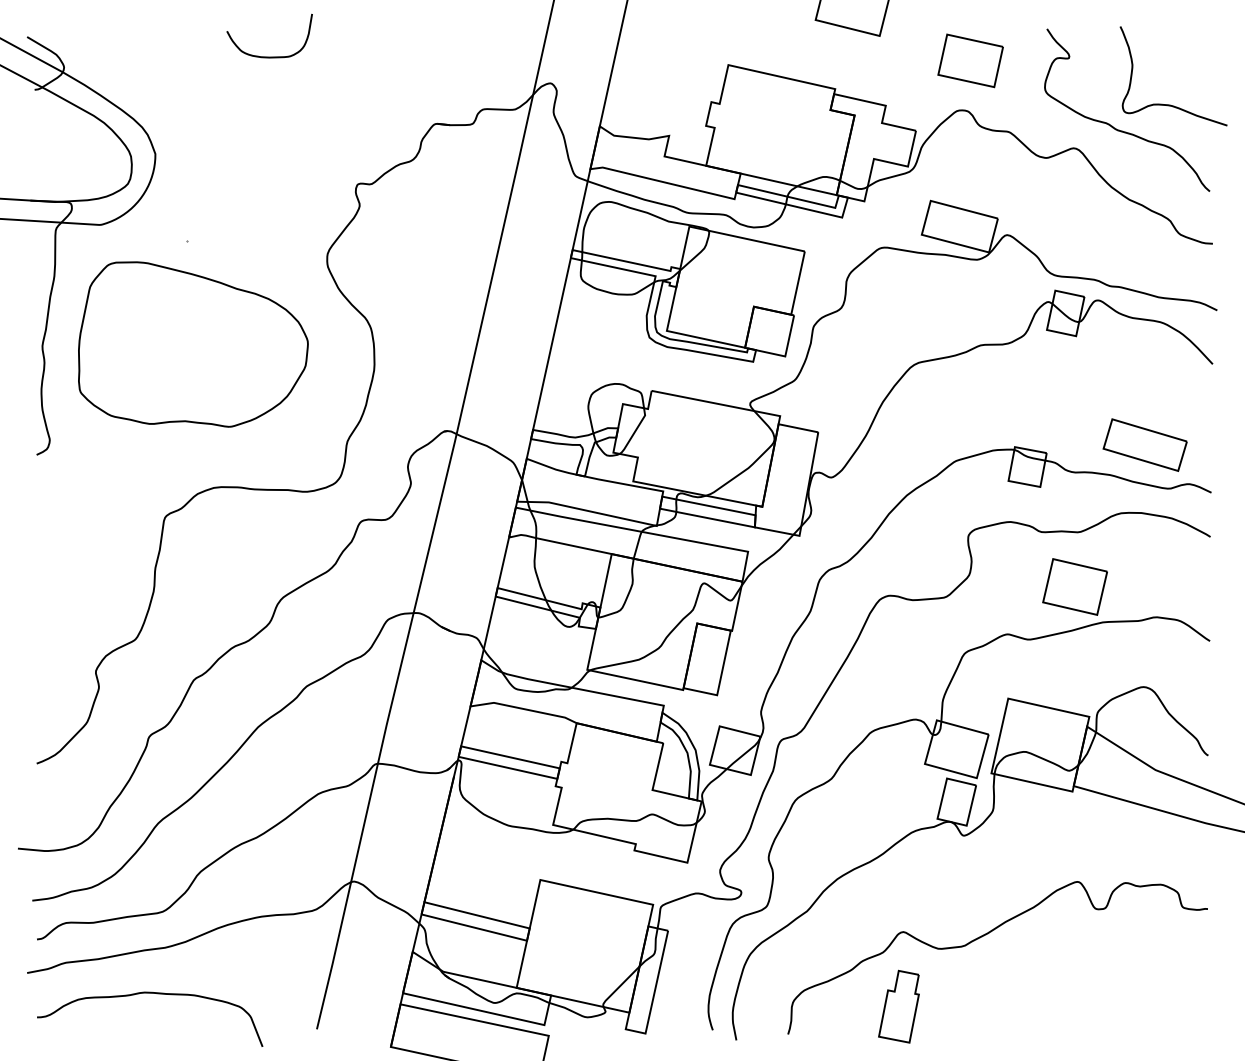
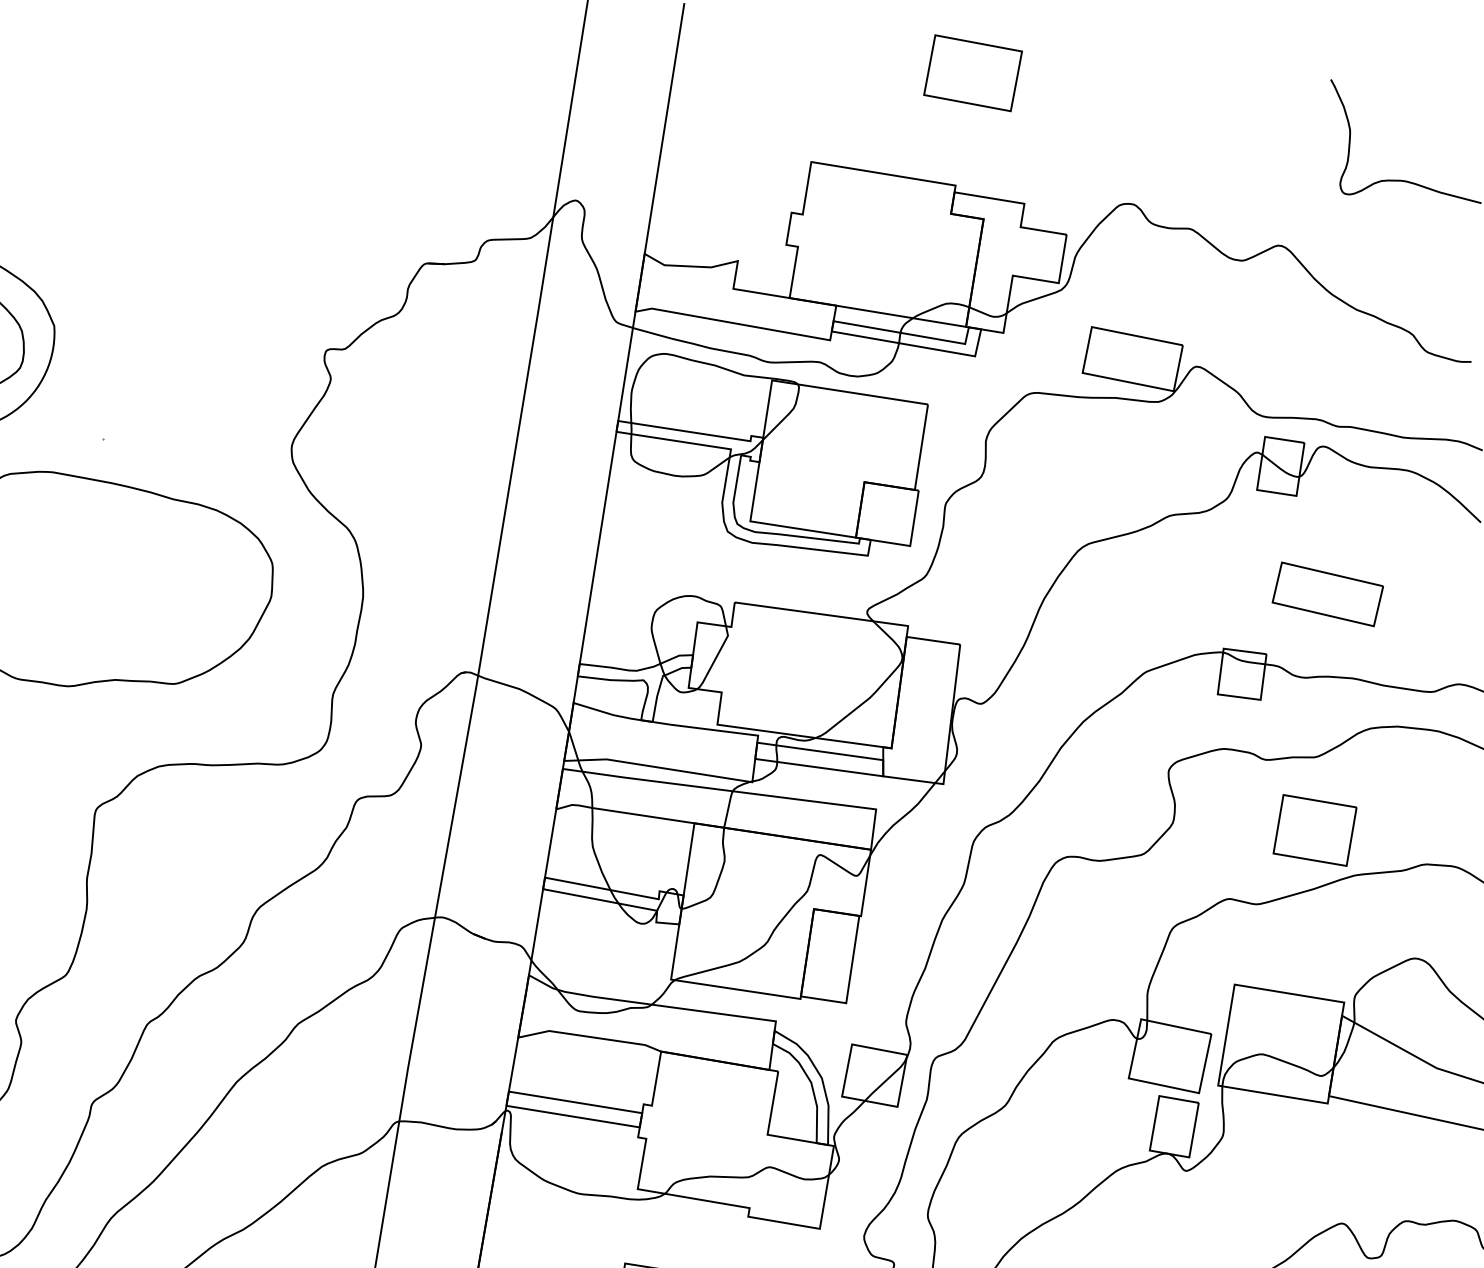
curve: (269, 56) -> (198, 186), removed
part: (970, 60) -> (1133, 136), removed
curve: (1119, 129) -> (1337, 216), removed
part: (1144, 444) -> (1326, 593), moved

